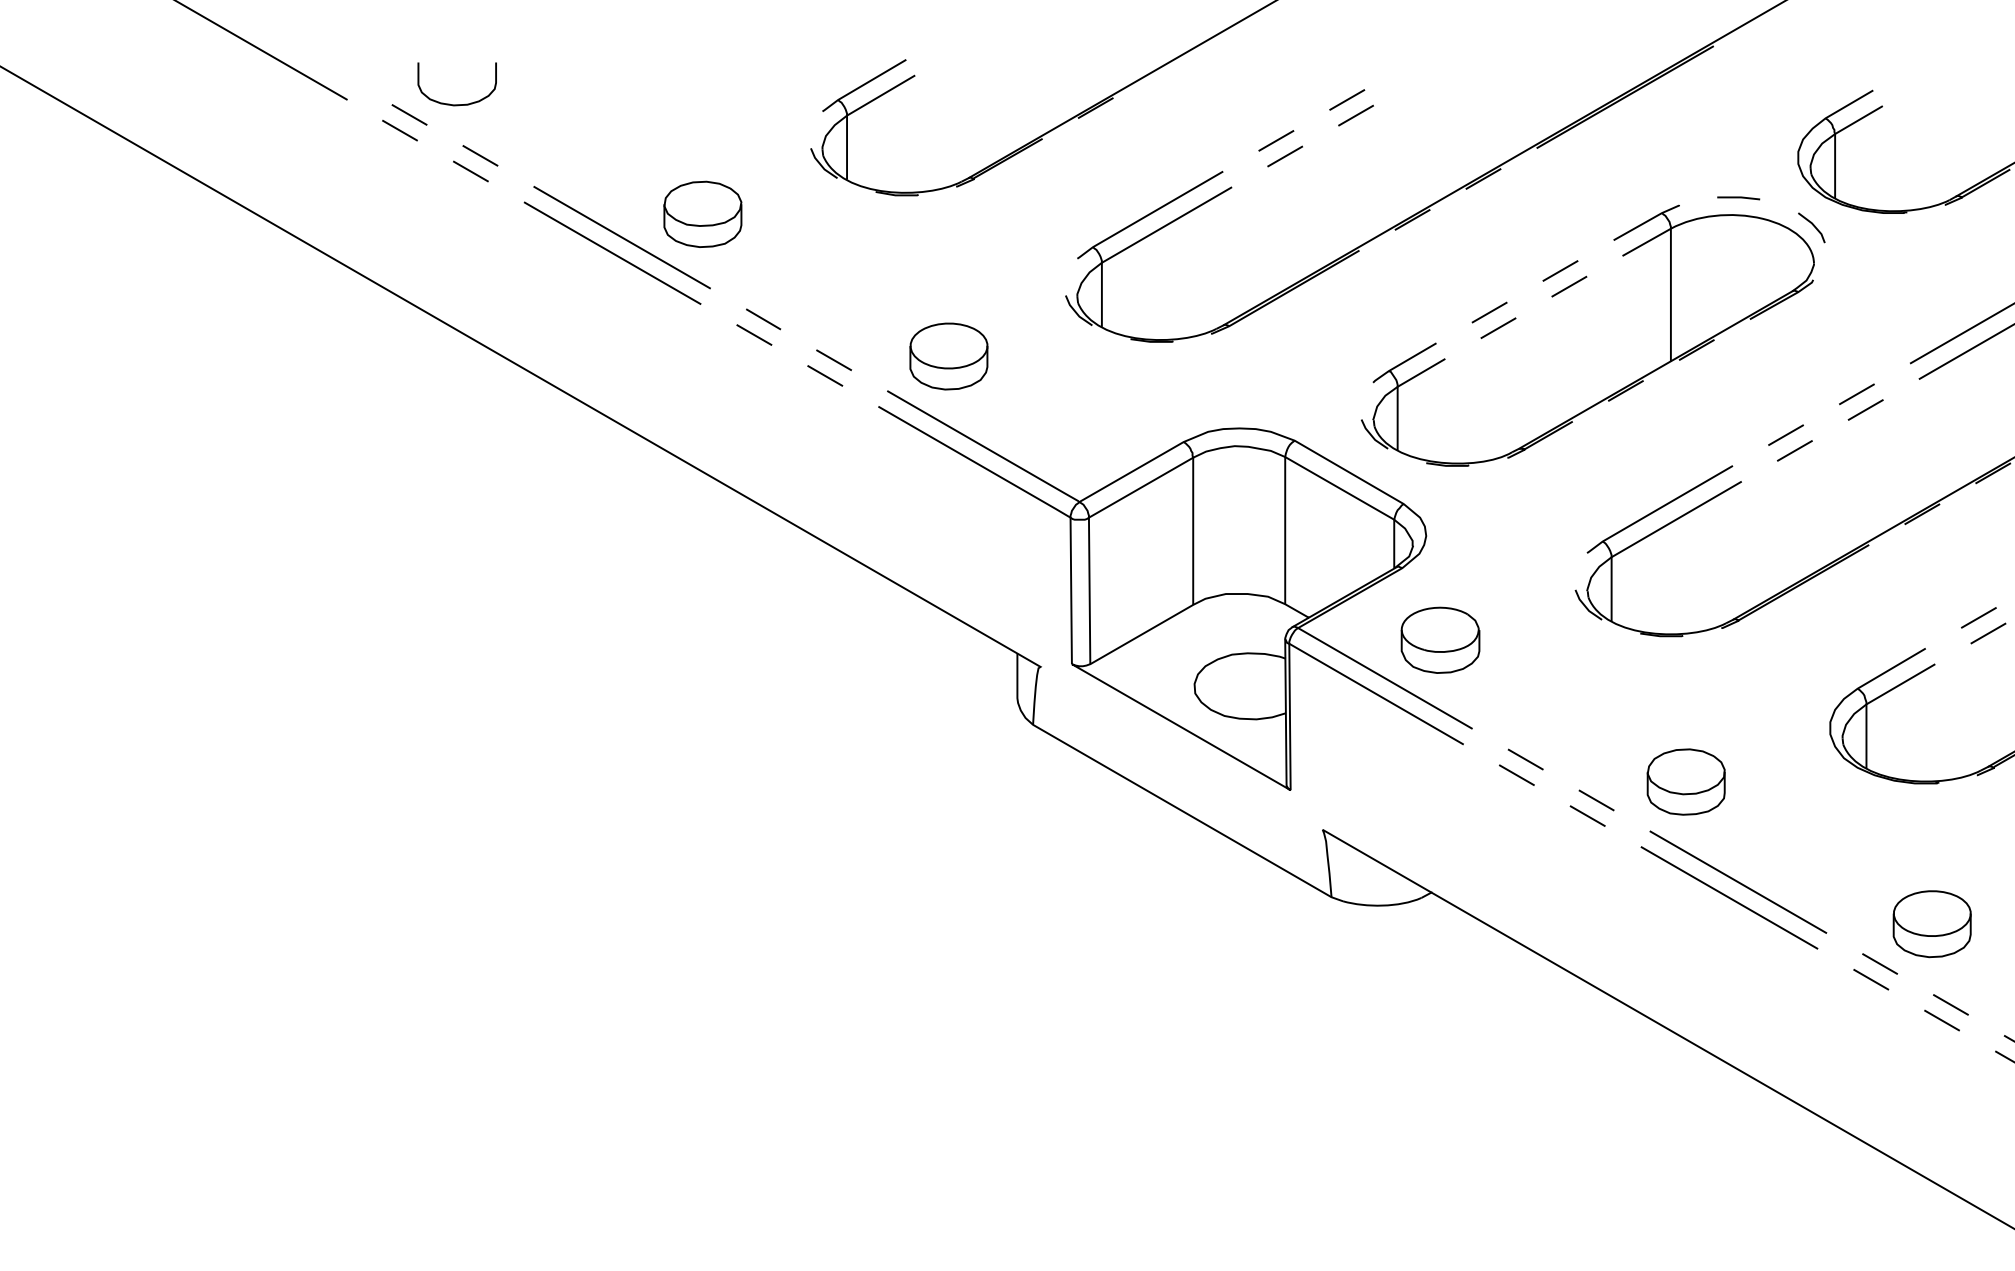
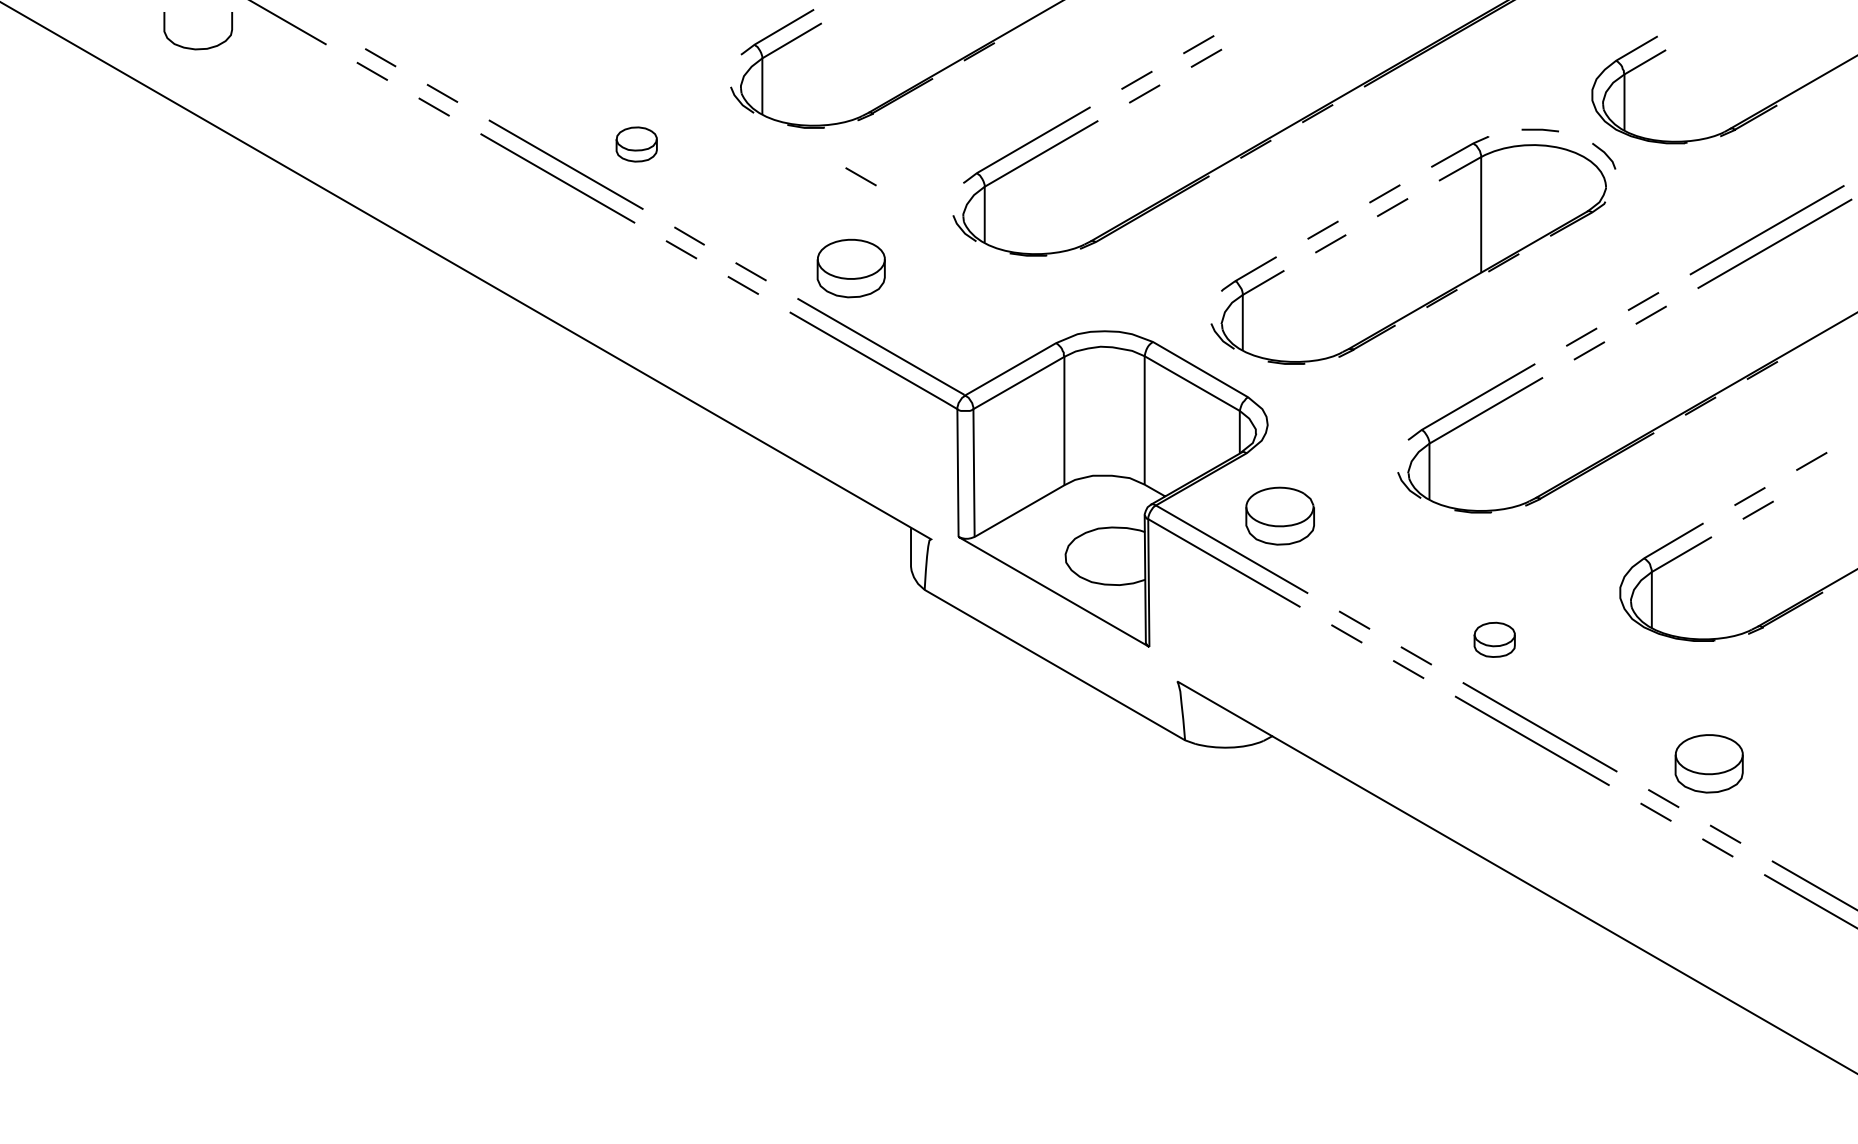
curve: (457, 104) -> (198, 48), moved
part: (702, 214) -> (636, 144), size x0.6
line: (959, 251) -> (860, 176), added
part: (1686, 781) -> (1494, 639), size x0.6

